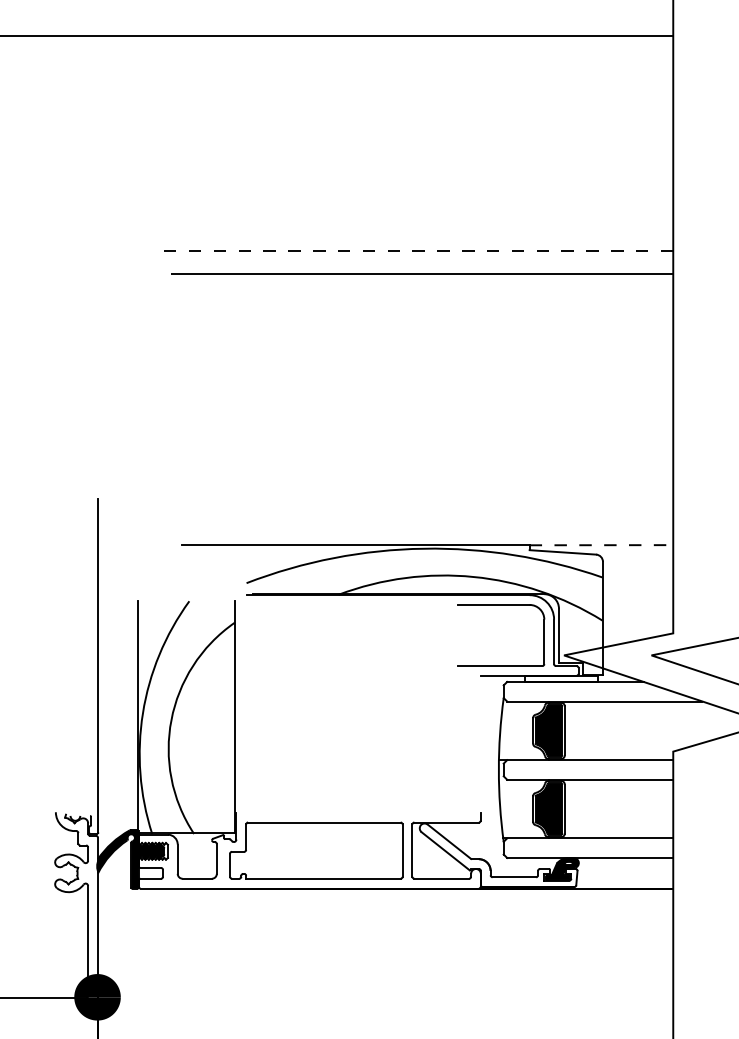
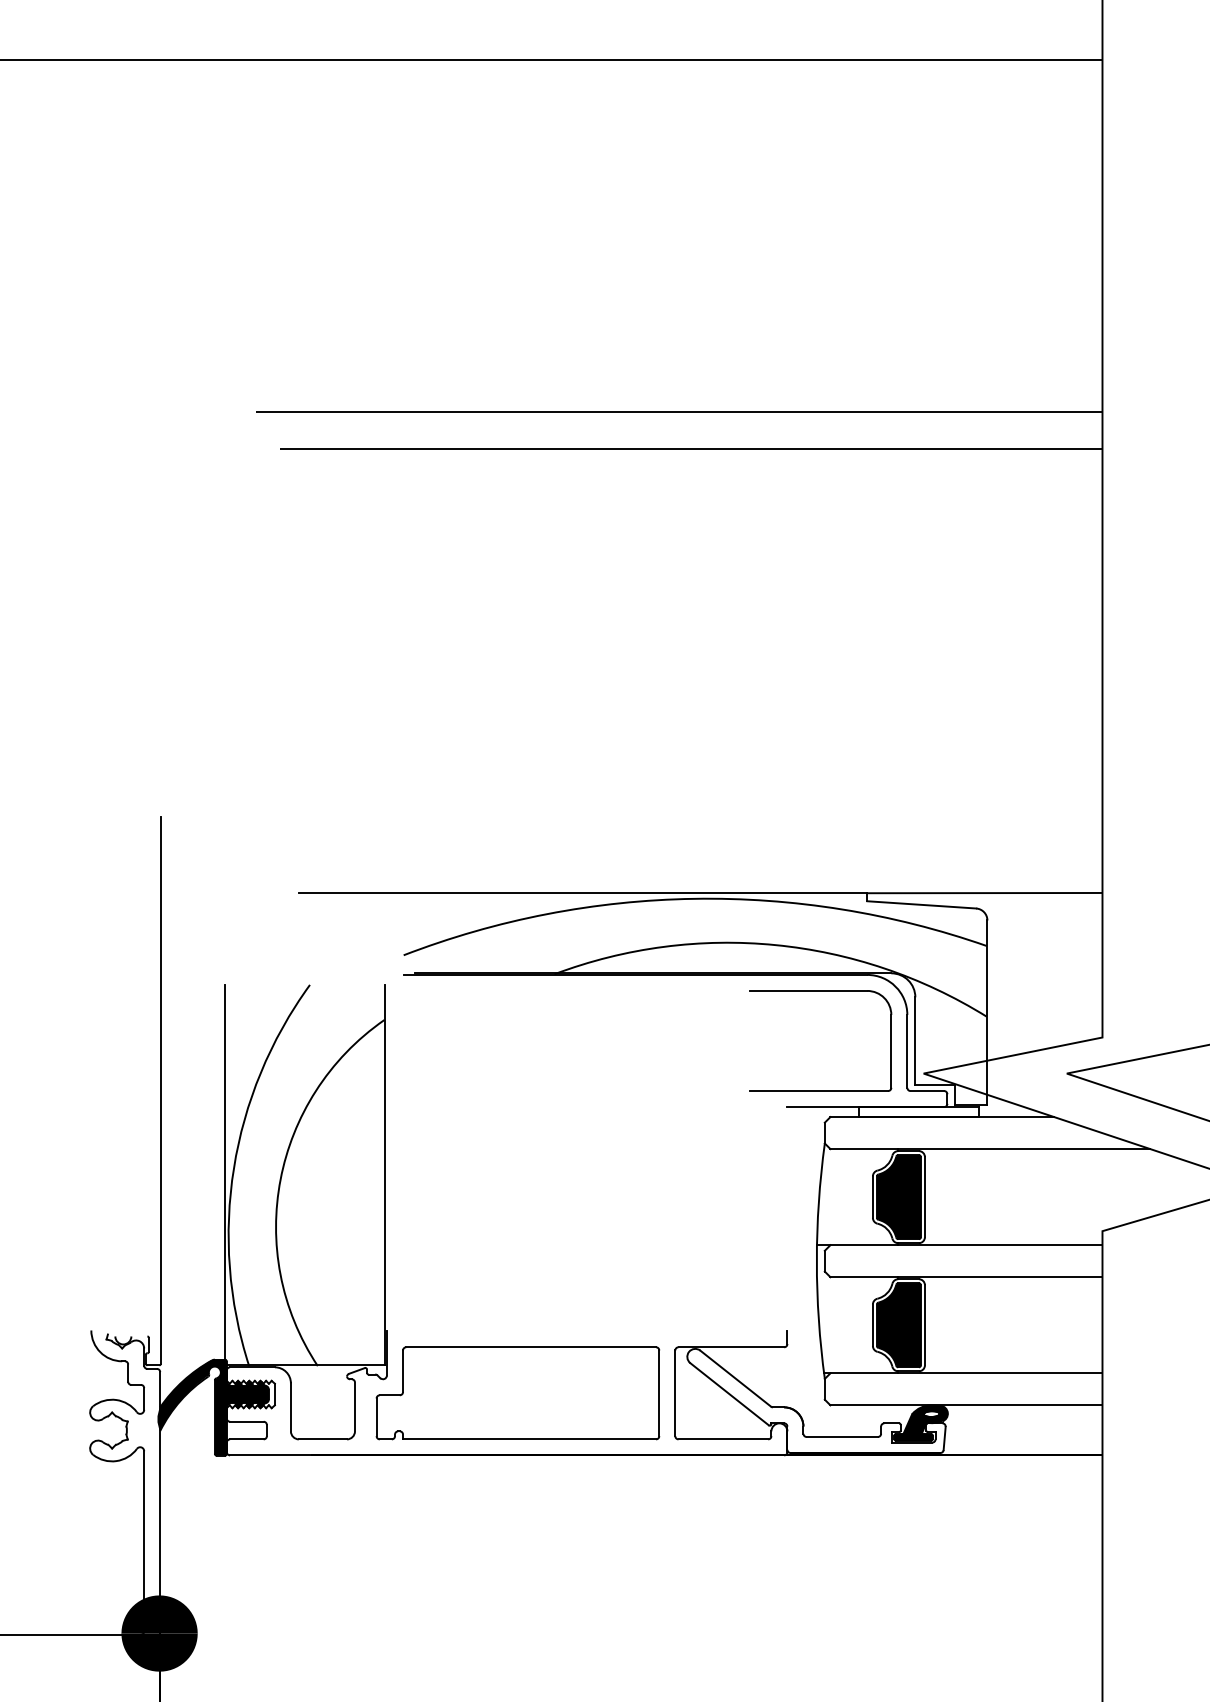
line: (414, 251) -> (678, 412), dashed -> solid
line: (601, 545) -> (984, 893), dashed -> solid

